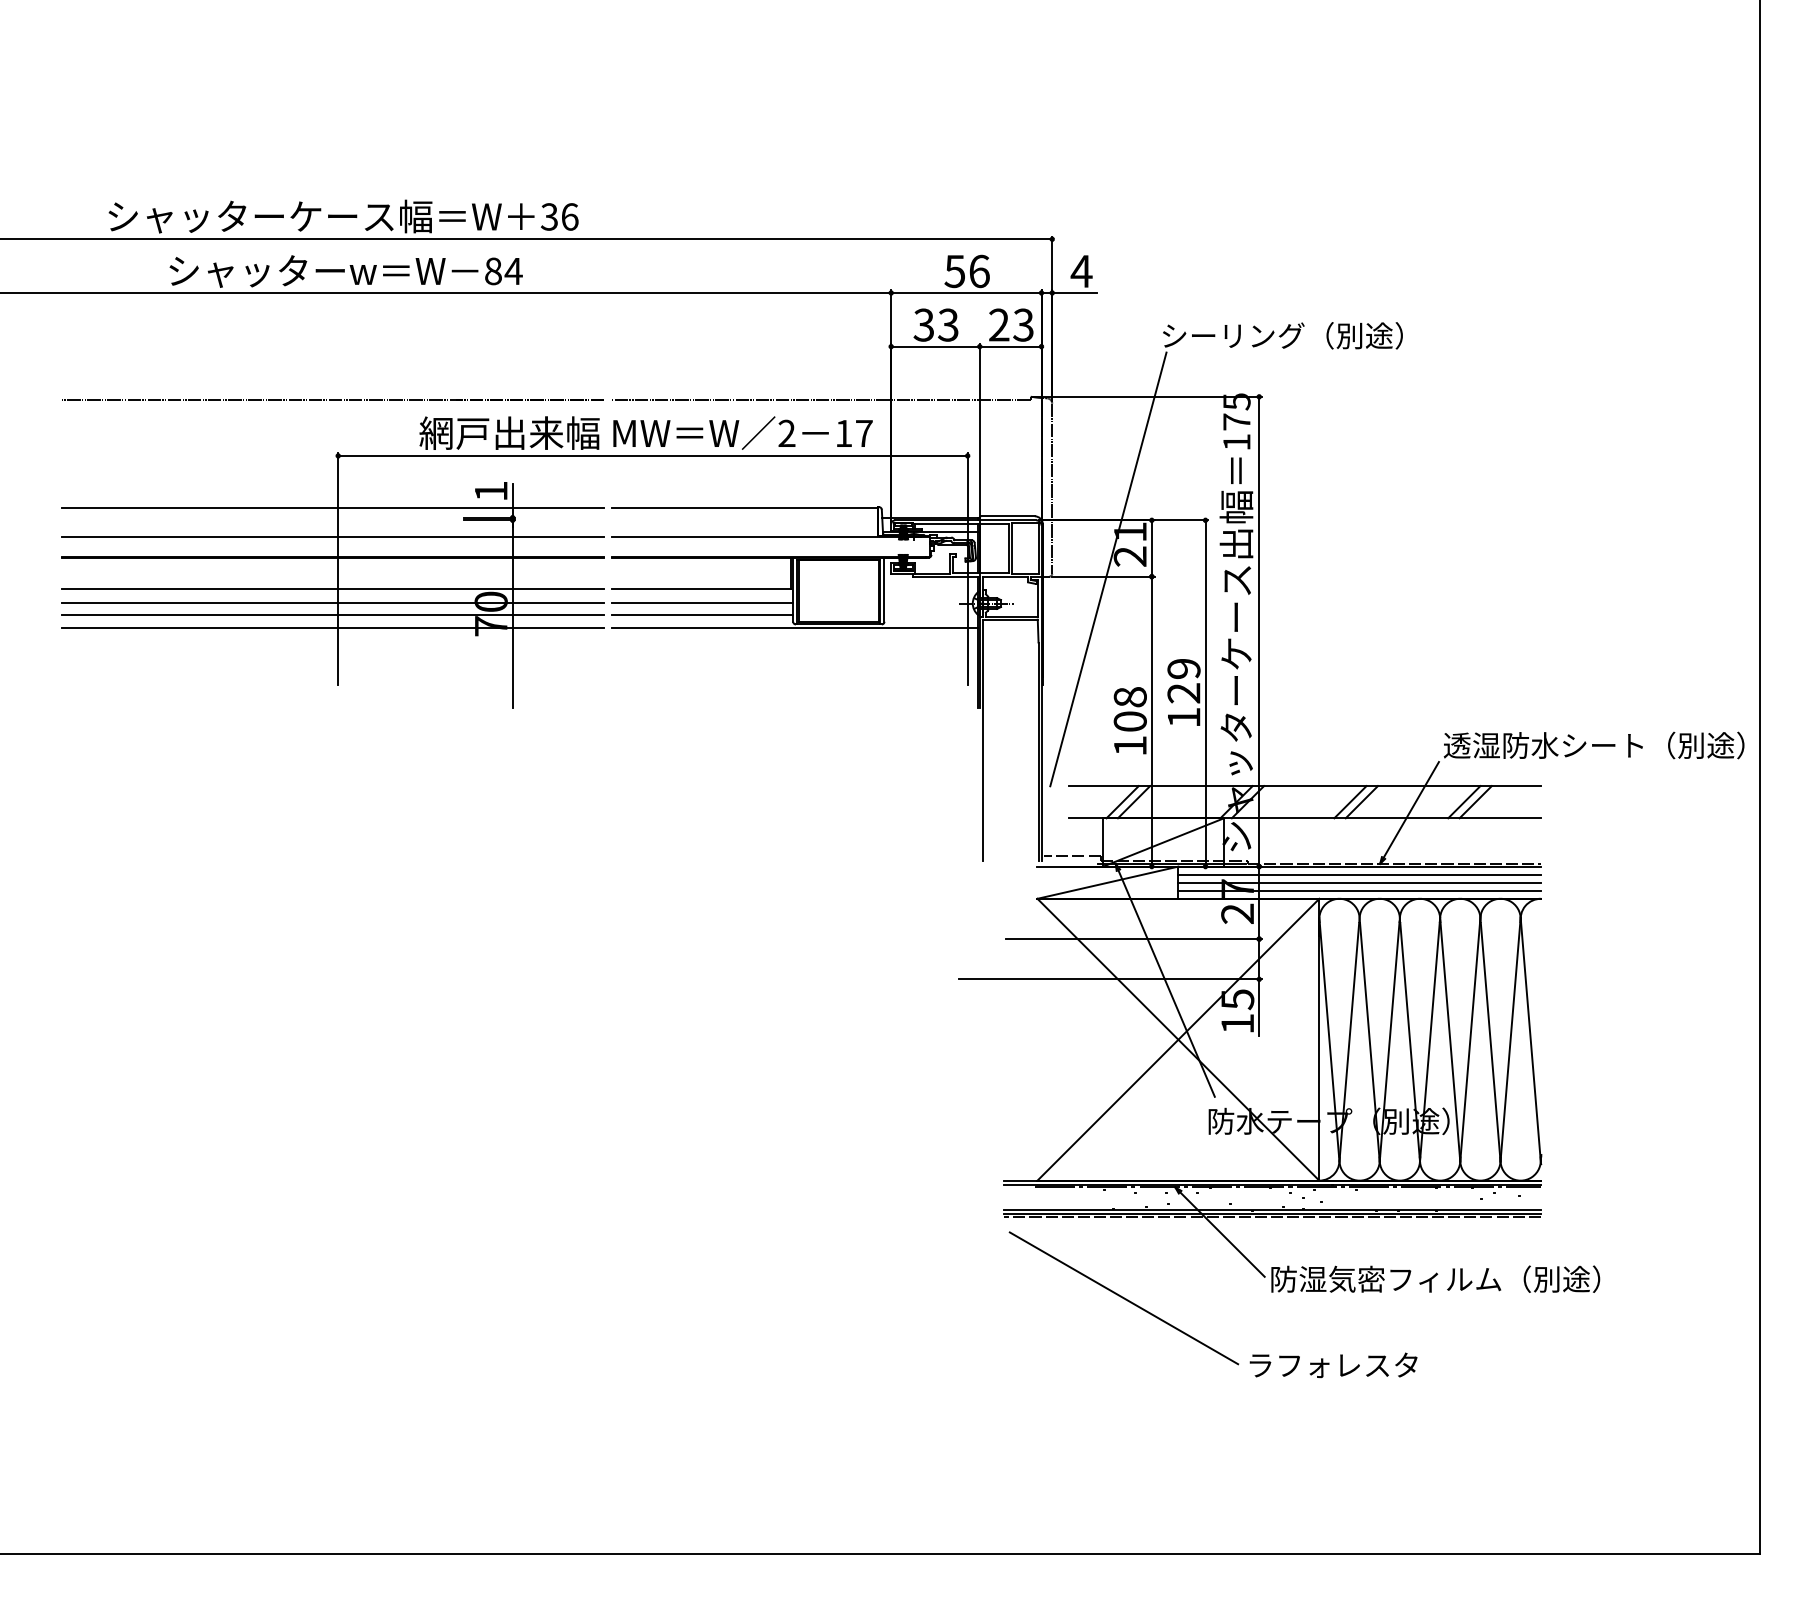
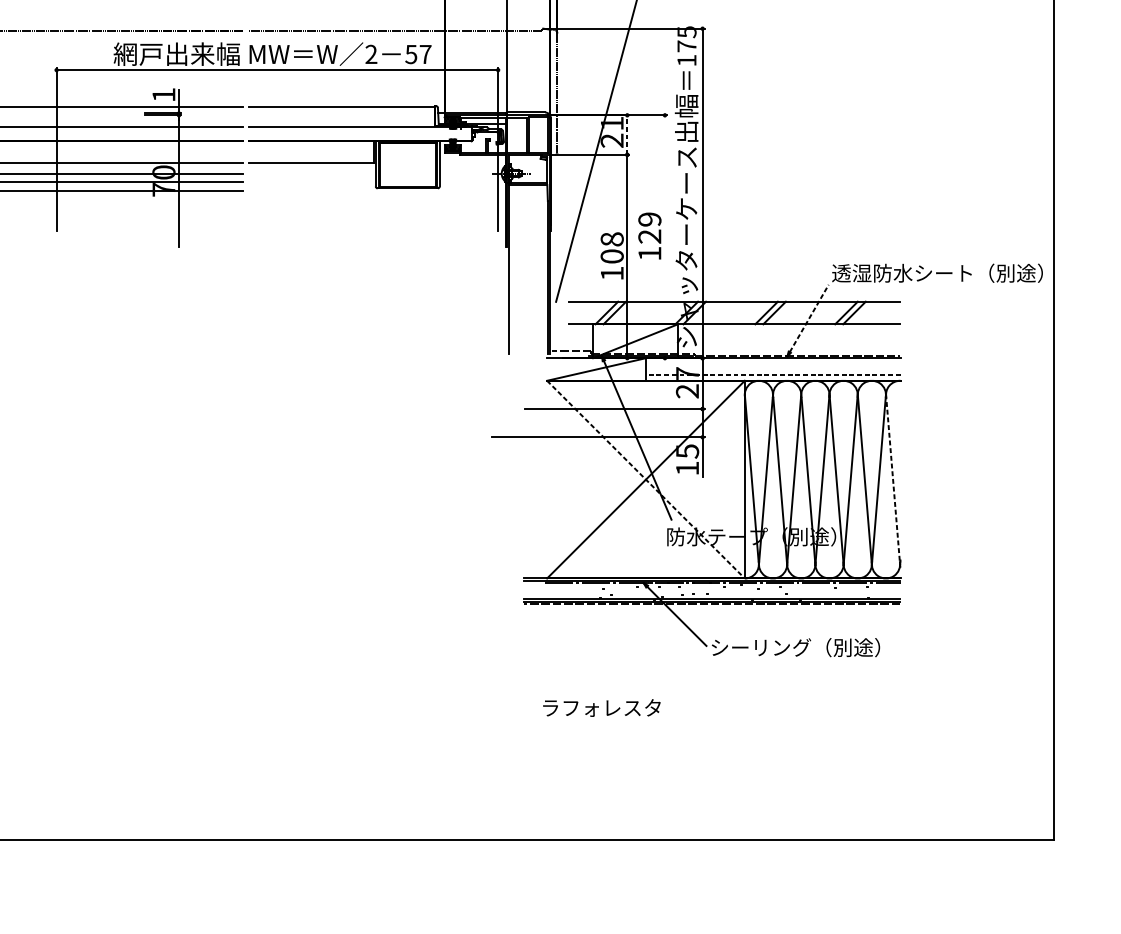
text: (843, 433) -> (411, 54), 17 -> 57
line: (1151, 548) -> (627, 135), solid -> dashed
line: (702, 603) -> (312, 173), removed
line: (702, 615) -> (312, 182), removed
line: (795, 627) -> (377, 190), removed
line: (1205, 693) -> (664, 236), removed
line: (1411, 809) -> (809, 318), solid -> dashed
line: (1359, 874) -> (772, 363), removed
line: (1359, 882) -> (772, 369), removed
line: (1359, 890) -> (772, 374), solid -> dashed
line: (1178, 1040) -> (646, 480), solid -> dashed
line: (1530, 1040) -> (892, 480), solid -> dashed
text: (1435, 1278) -> (826, 647), 防湿気密フィルム（別途） -> シーリング（別途）
line: (1123, 1298) -> (607, 661), removed
text: (1333, 1365) -> (601, 708), moved

